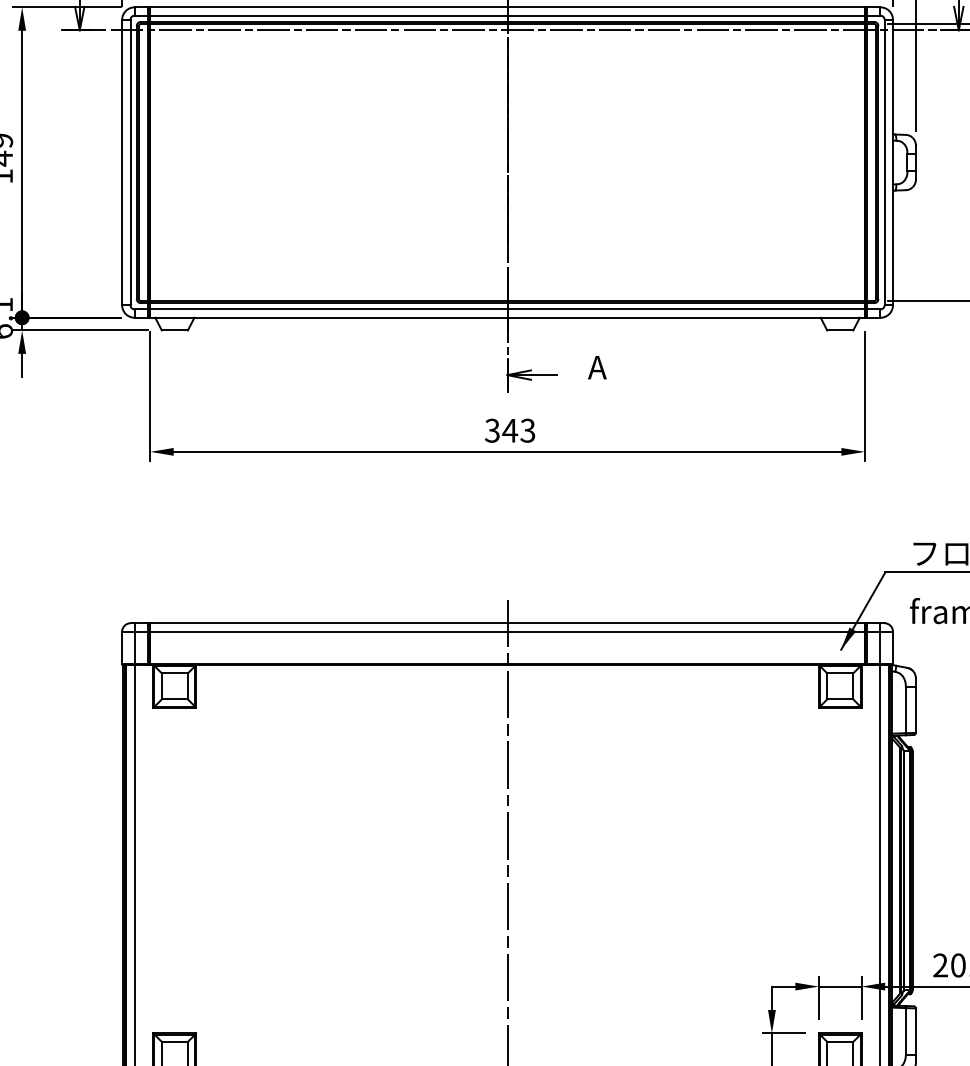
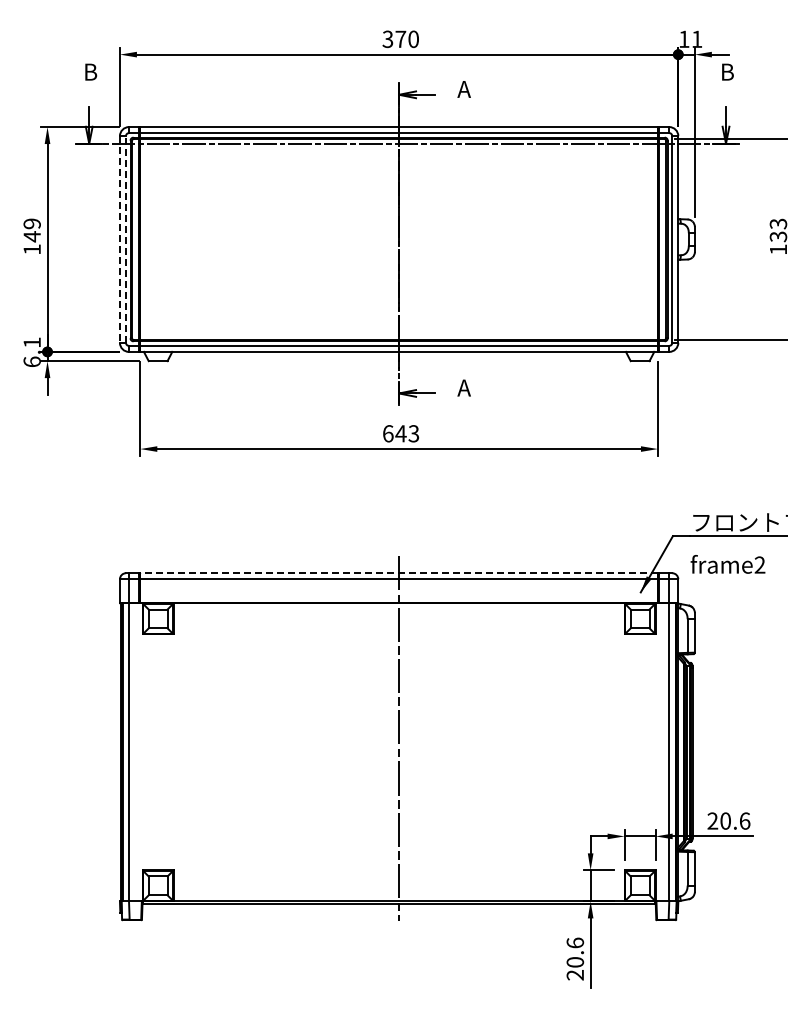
line: (131, 162) -> (126, 239), solid -> dashed
line: (121, 163) -> (119, 240), solid -> dashed
text: (491, 430) -> (387, 433), 343 -> 643
line: (508, 623) -> (399, 573), solid -> dashed

